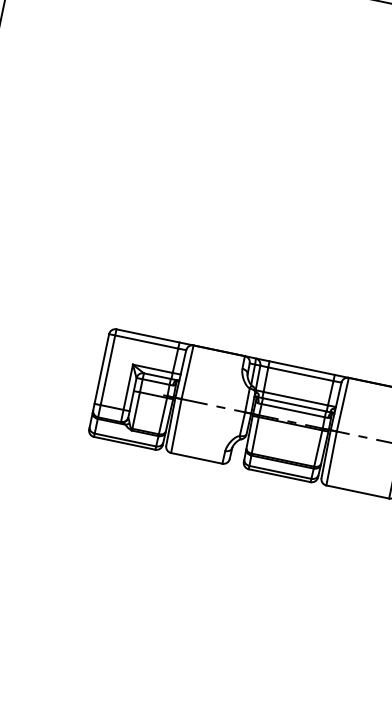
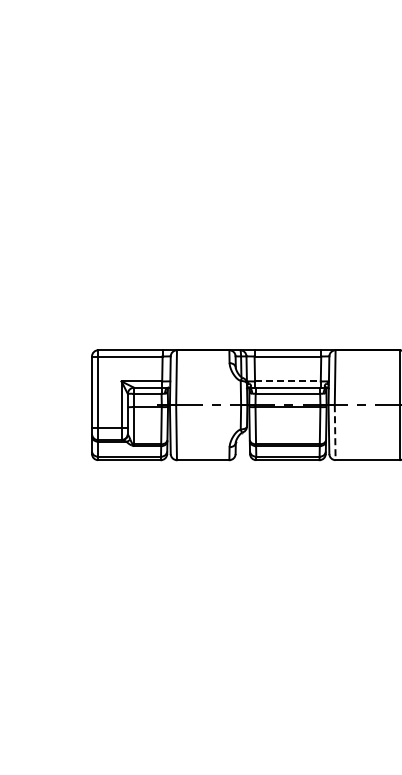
line: (295, 398) -> (287, 381), solid -> dashed
line: (331, 459) -> (335, 433), solid -> dashed

